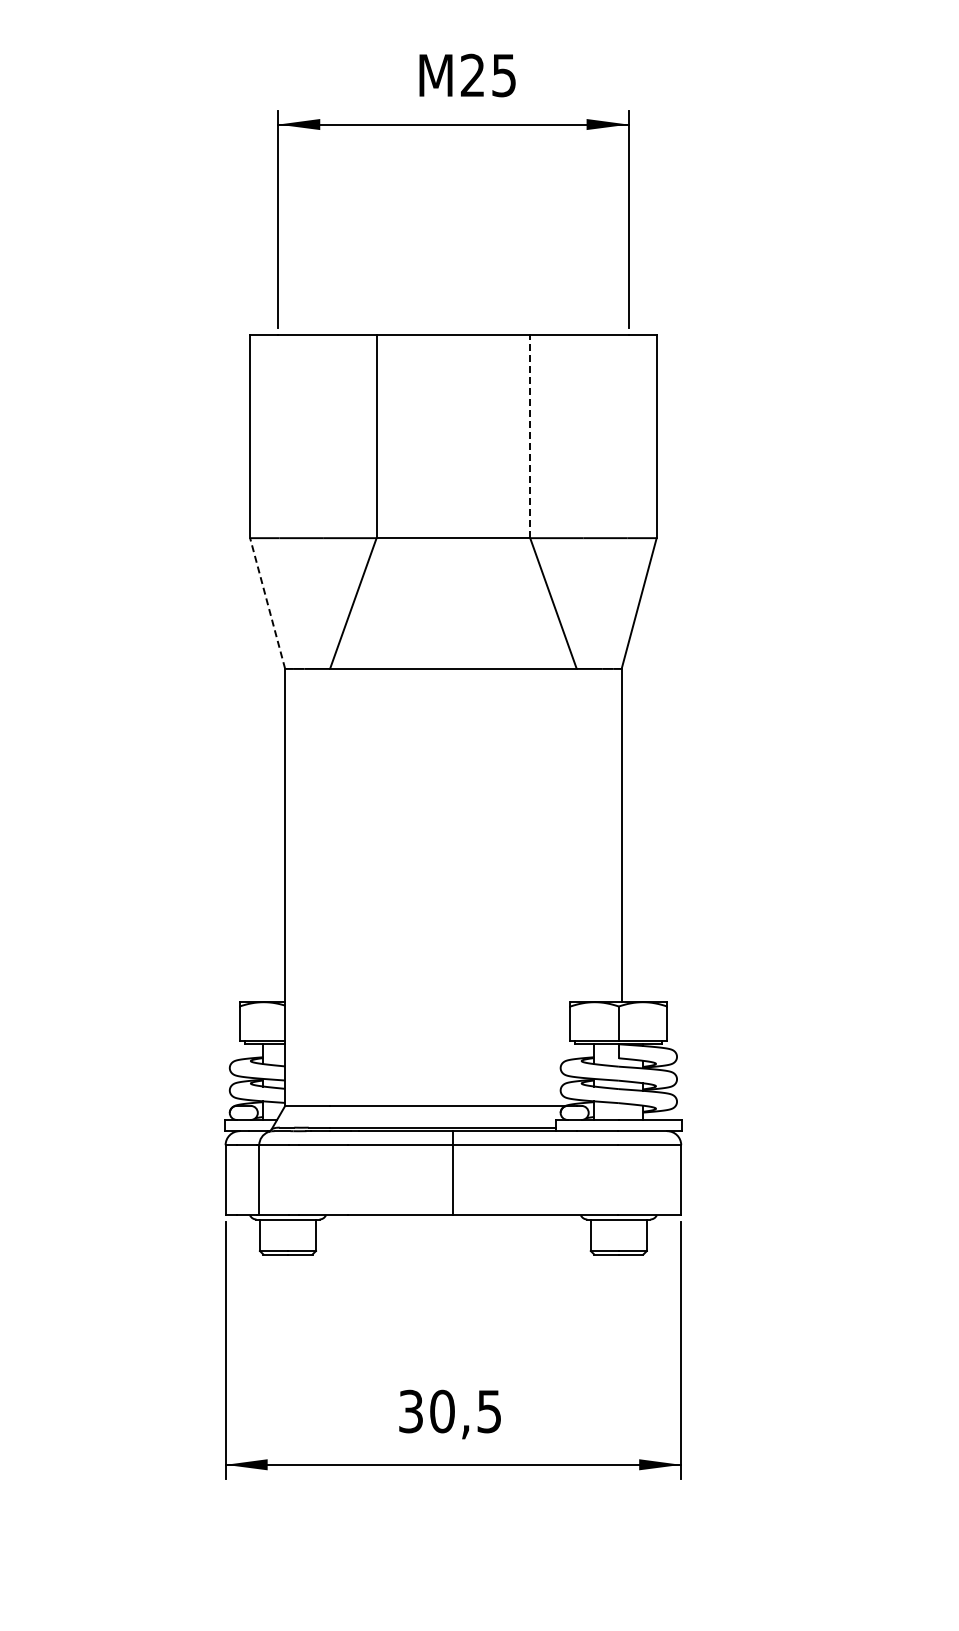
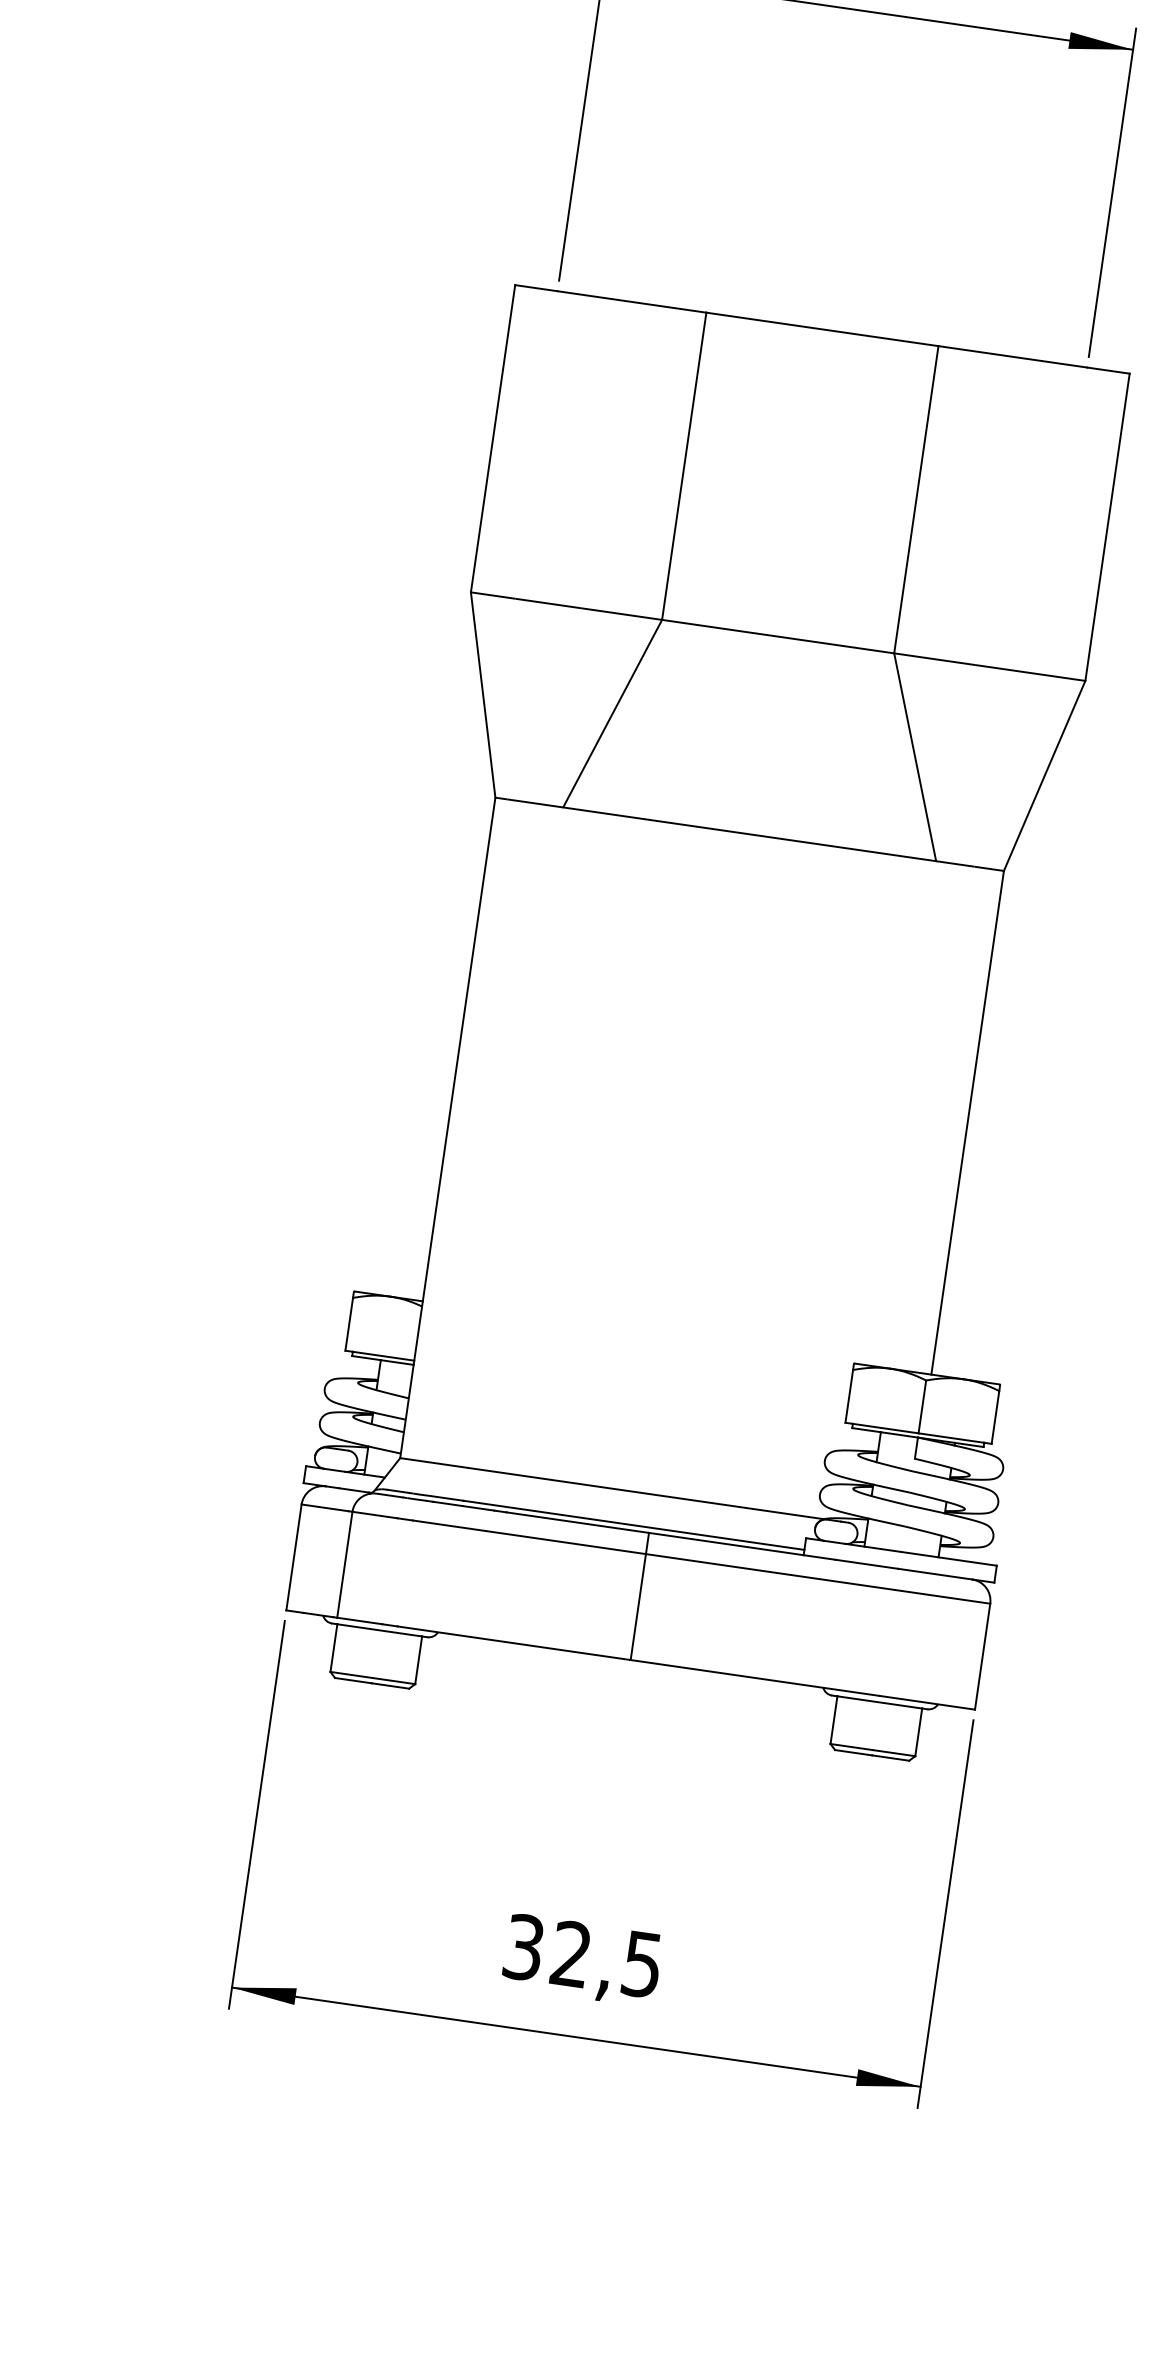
line: (530, 436) -> (916, 499), dashed -> solid
line: (267, 603) -> (482, 694), dashed -> solid
text: (442, 1411) -> (571, 1954), 30,5 -> 32,5

